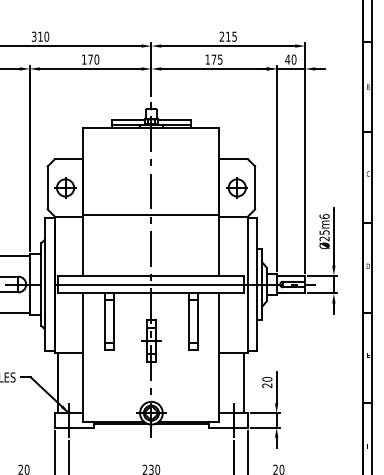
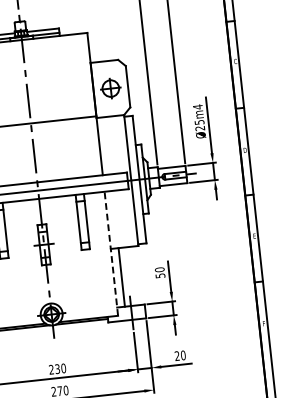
text: (324, 216) -> (197, 106), Ø25m6 -> Ø25m4
line: (219, 357) -> (111, 253), solid -> dashed
line: (244, 382) -> (121, 277), moved
text: (267, 385) -> (160, 275), 20 -> 50

